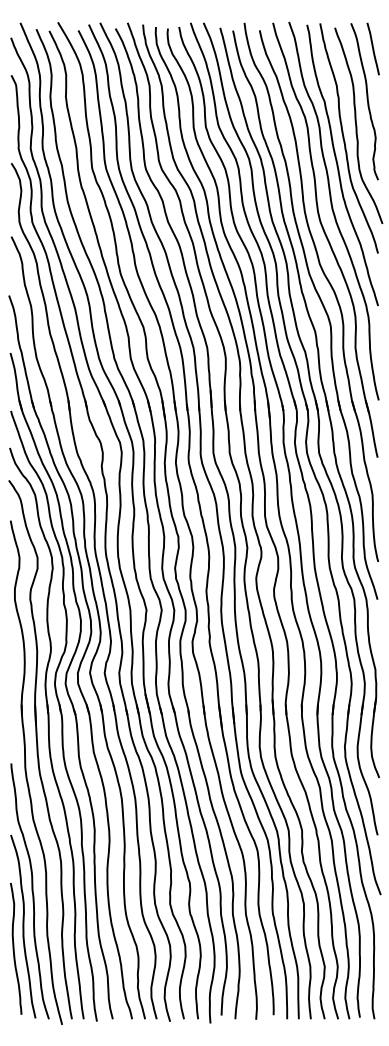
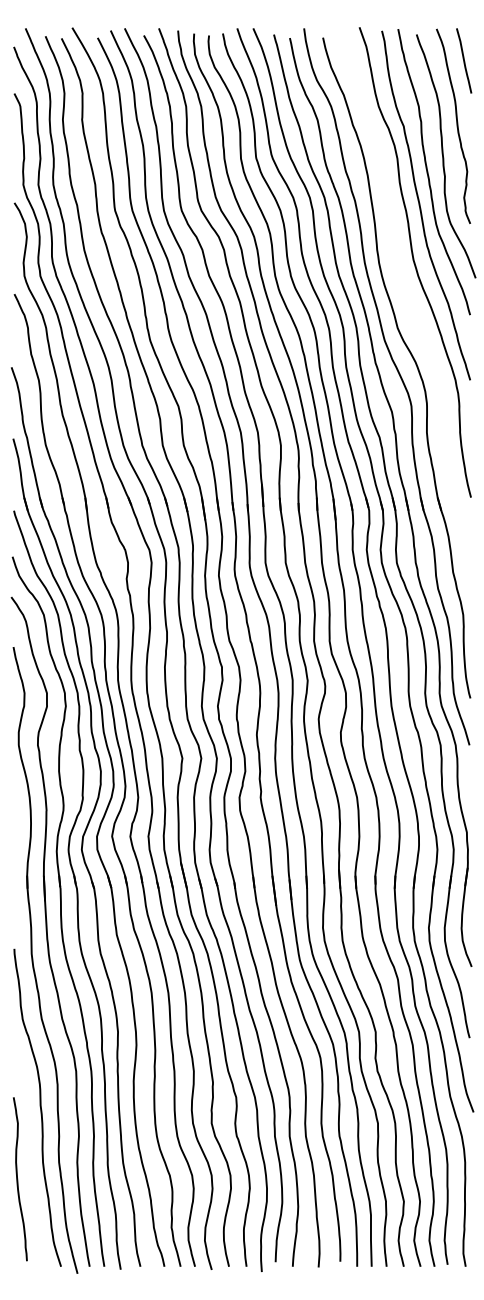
part: (325, 240) -> (404, 298), removed
curve: (23, 926) -> (29, 1151), removed

